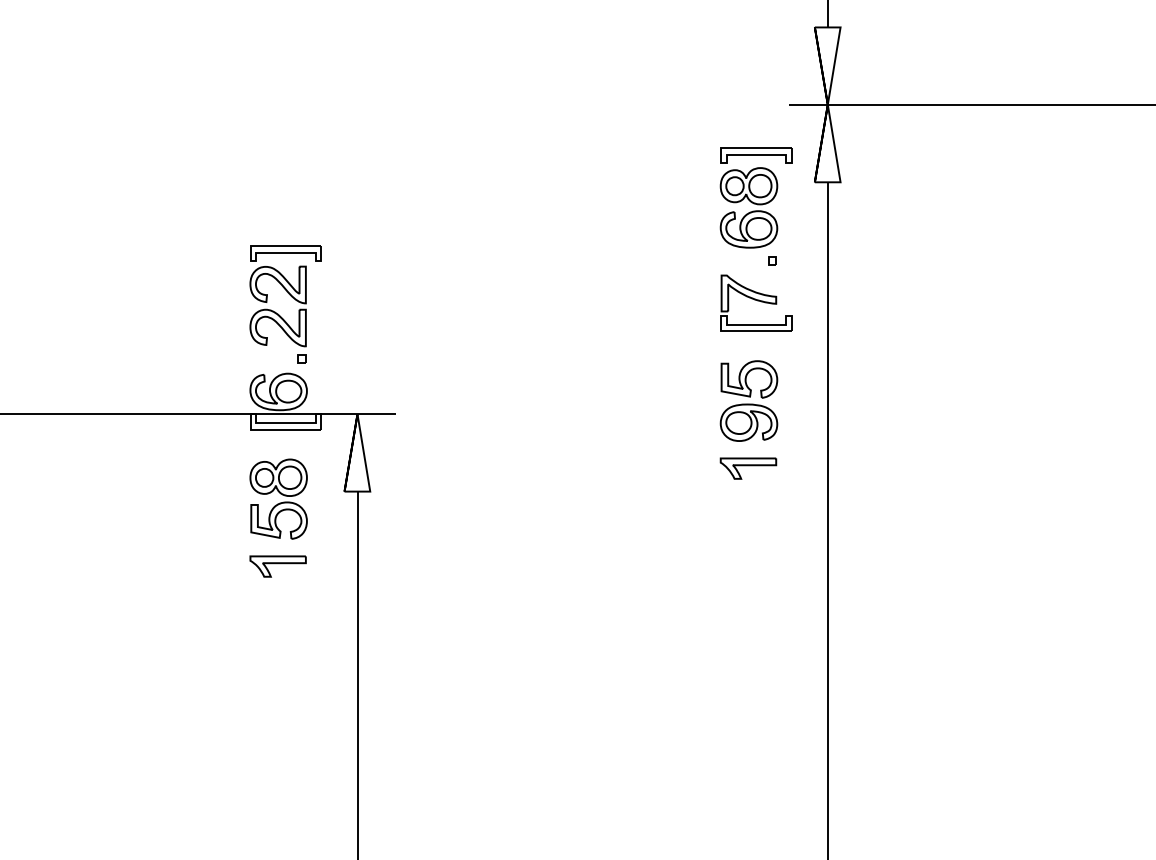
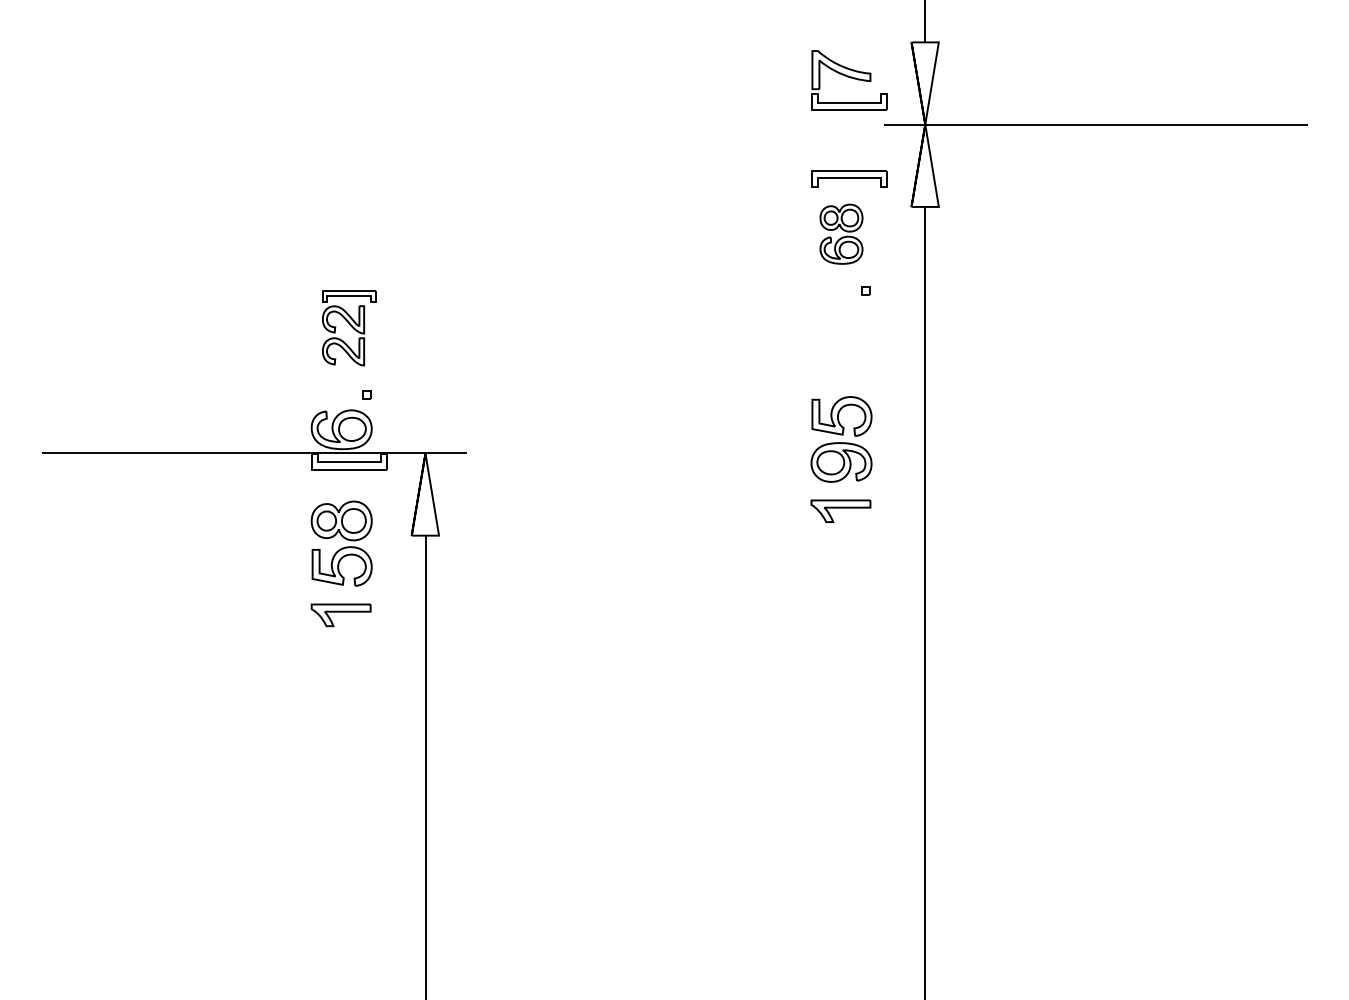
part: (748, 208) -> (841, 234), size x0.7
part: (285, 296) -> (348, 328), size x0.7
part: (756, 303) -> (849, 80), moved

